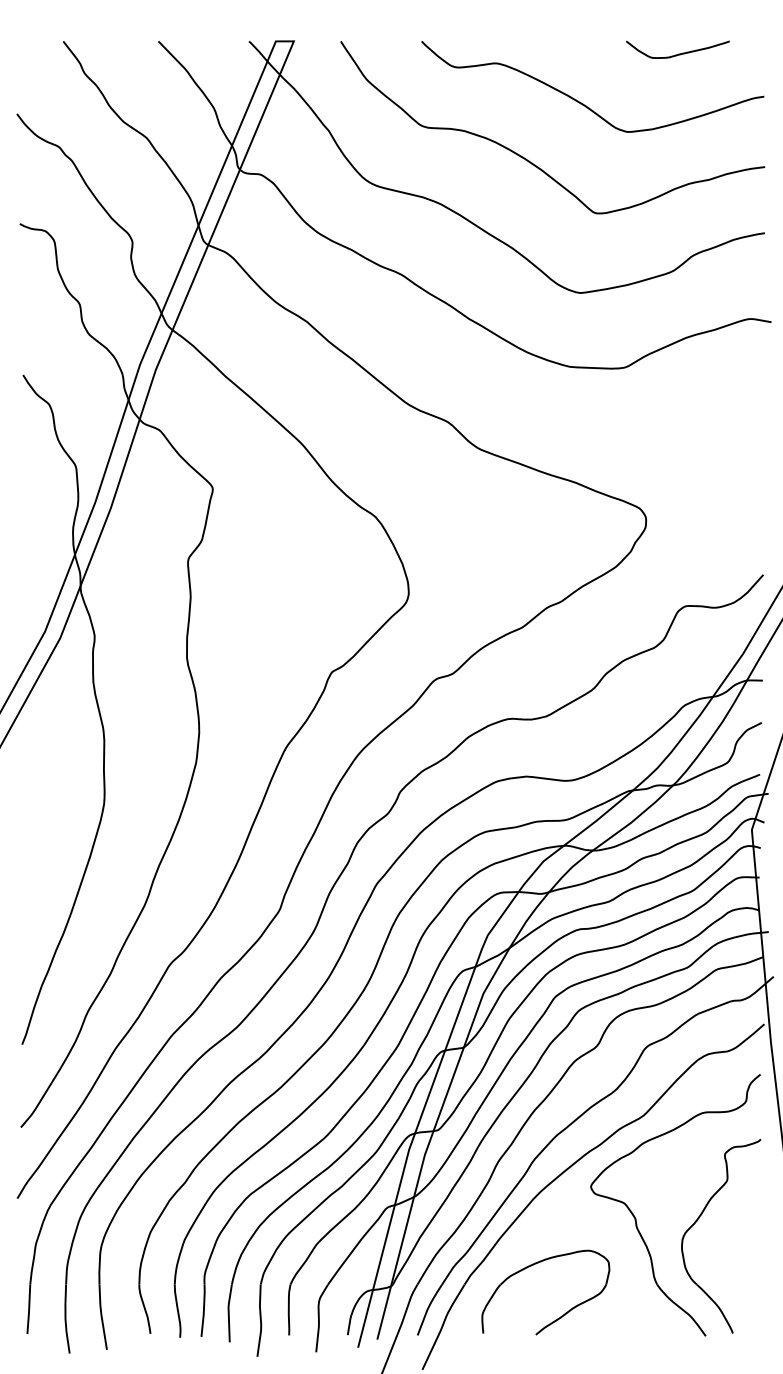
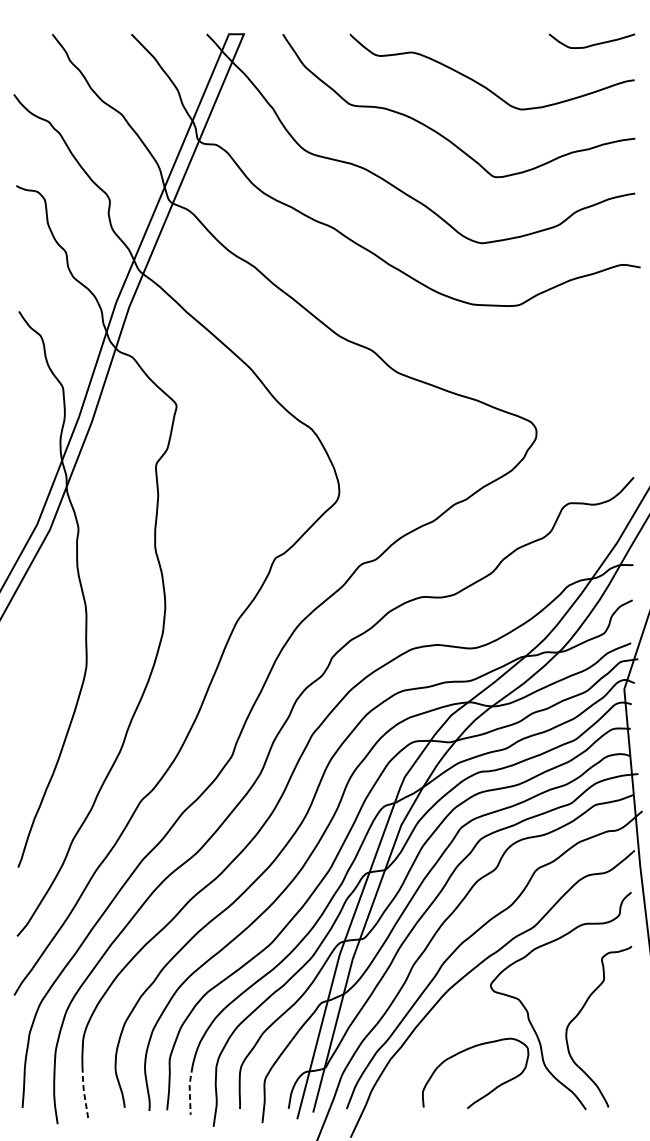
curve: (678, 53) -> (592, 44), moved
line: (228, 1312) -> (189, 1090), solid -> dashed
part: (561, 1315) -> (488, 1092), moved
line: (101, 1317) -> (84, 1094), solid -> dashed

